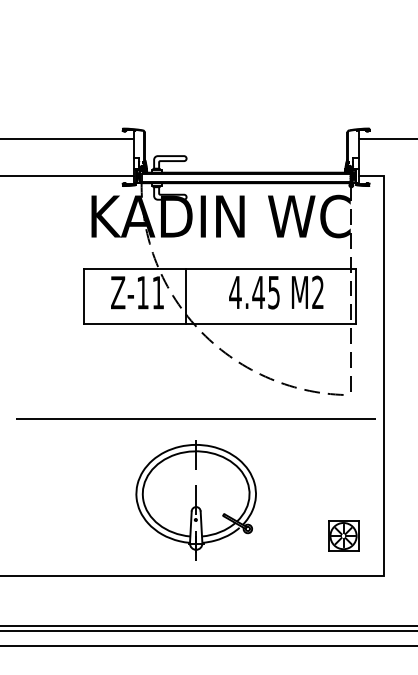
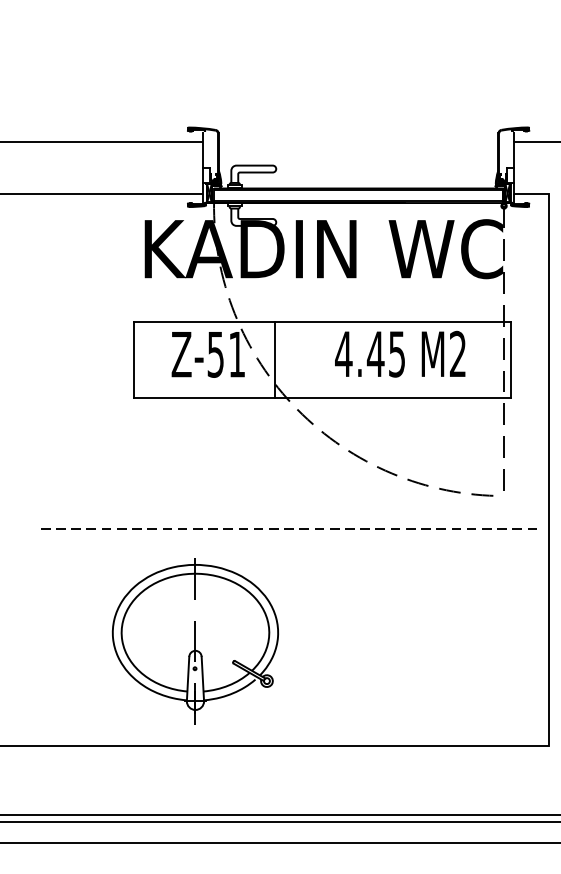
text: (142, 292) -> (215, 354), Z-11 -> Z-51
line: (196, 418) -> (289, 528), solid -> dashed
part: (195, 500) -> (194, 641), moved
part: (343, 535) -> (493, 690), removed

